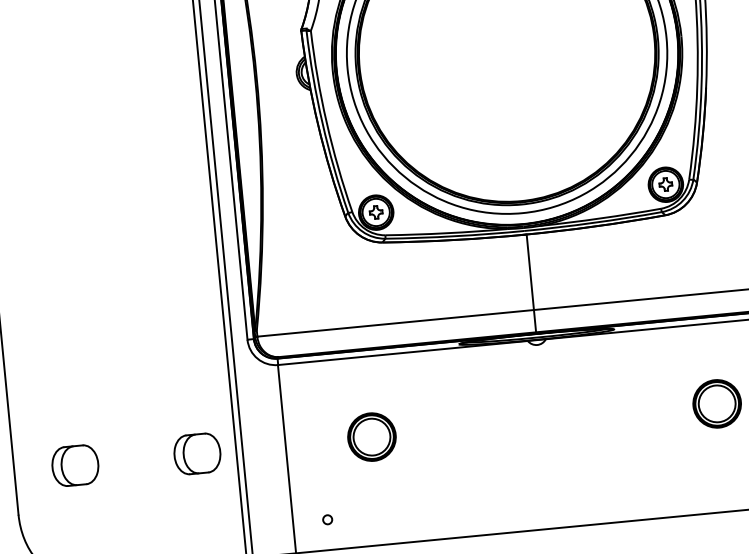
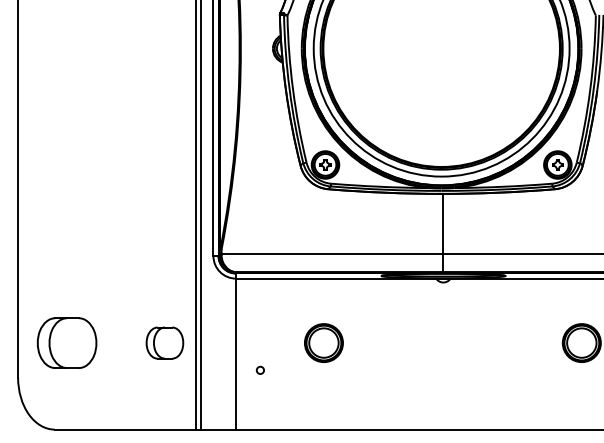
part: (371, 436) -> (323, 342), moved
part: (74, 465) -> (66, 342), size x1.6
circle: (326, 518) -> (259, 369), moved

